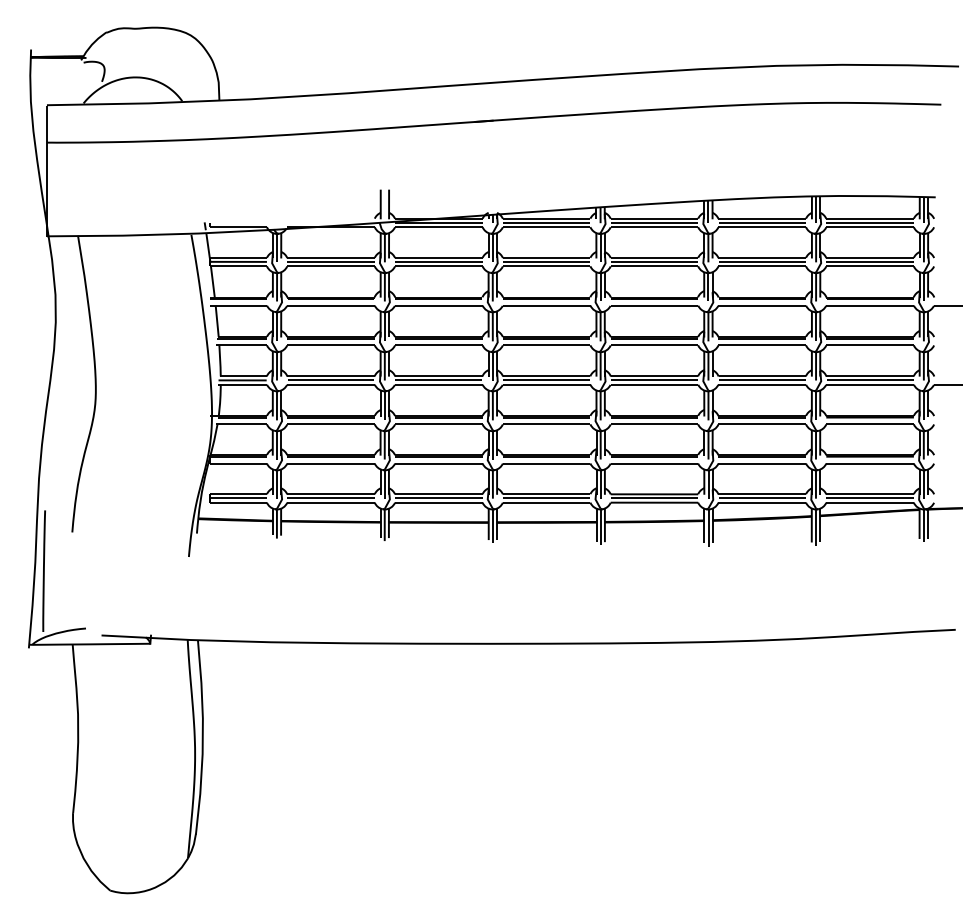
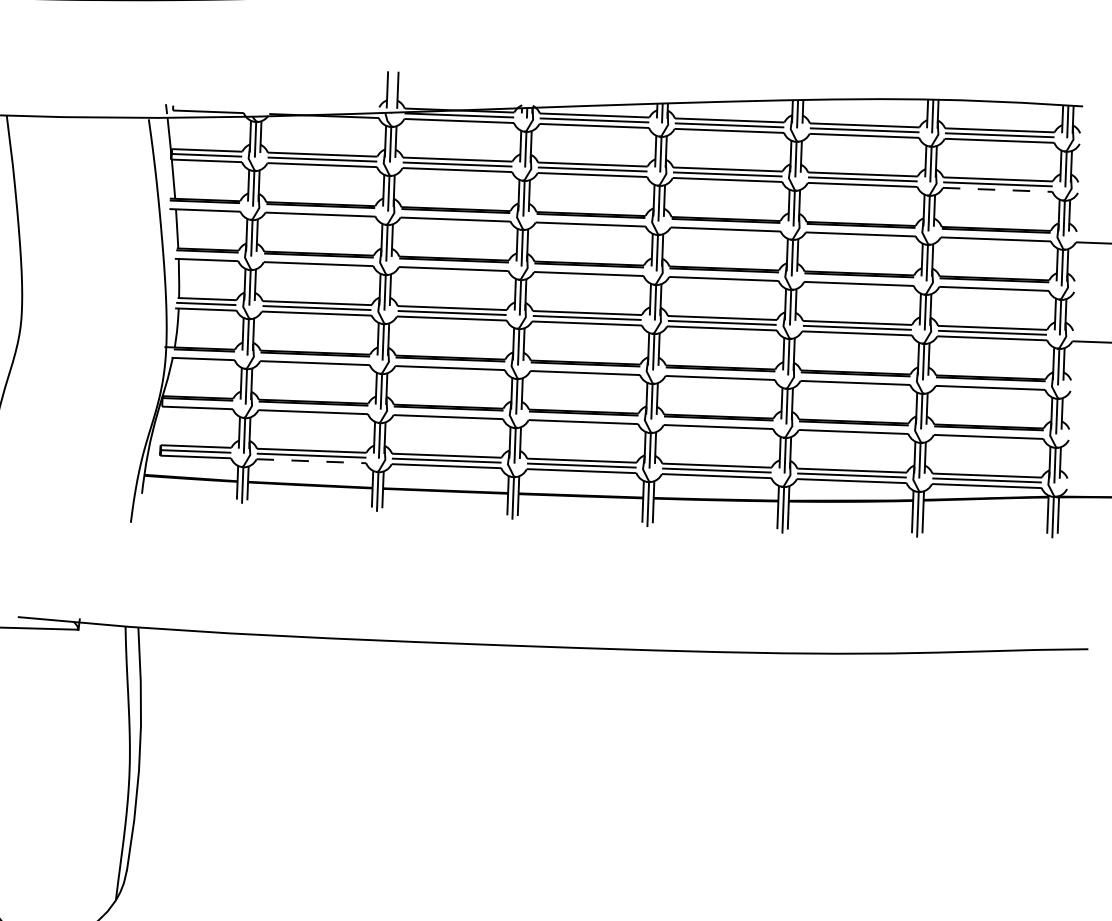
line: (870, 266) -> (998, 190), solid -> dashed
line: (331, 502) -> (312, 461), solid -> dashed

